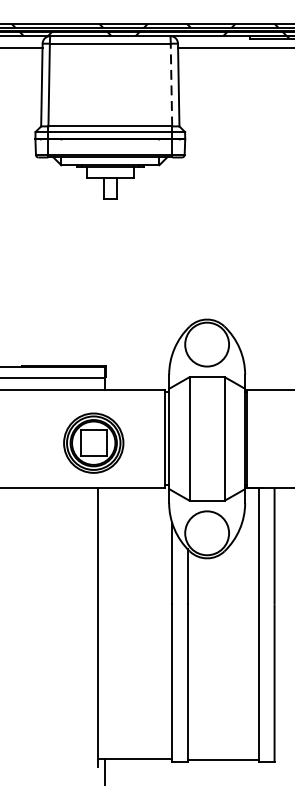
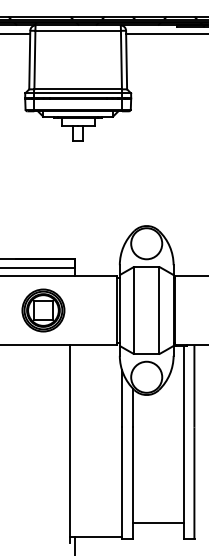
line: (171, 84) -> (121, 59), dashed -> solid
part: (93, 443) -> (43, 310), moved
line: (222, 759) -> (157, 522), moved

